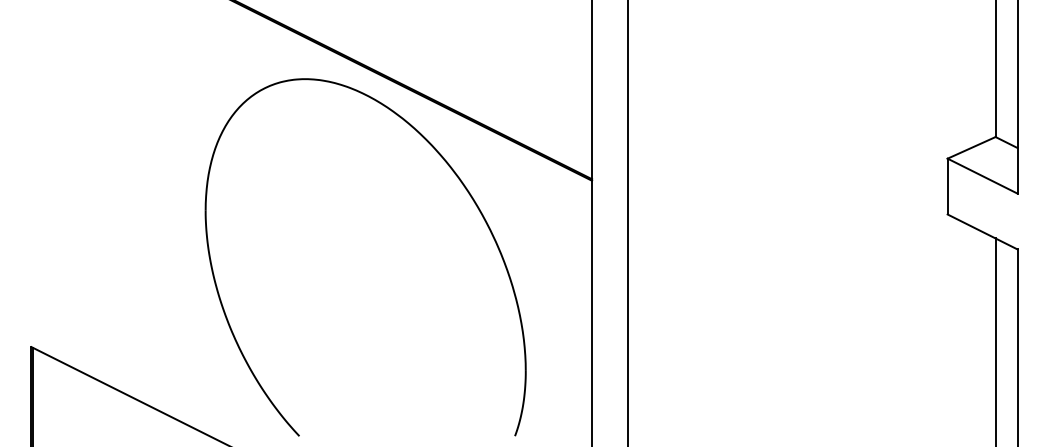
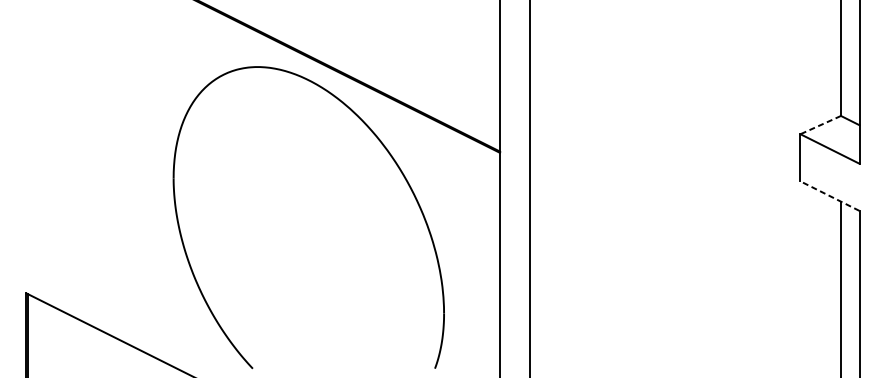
line: (971, 148) -> (820, 125), solid -> dashed
line: (982, 231) -> (829, 195), solid -> dashed

